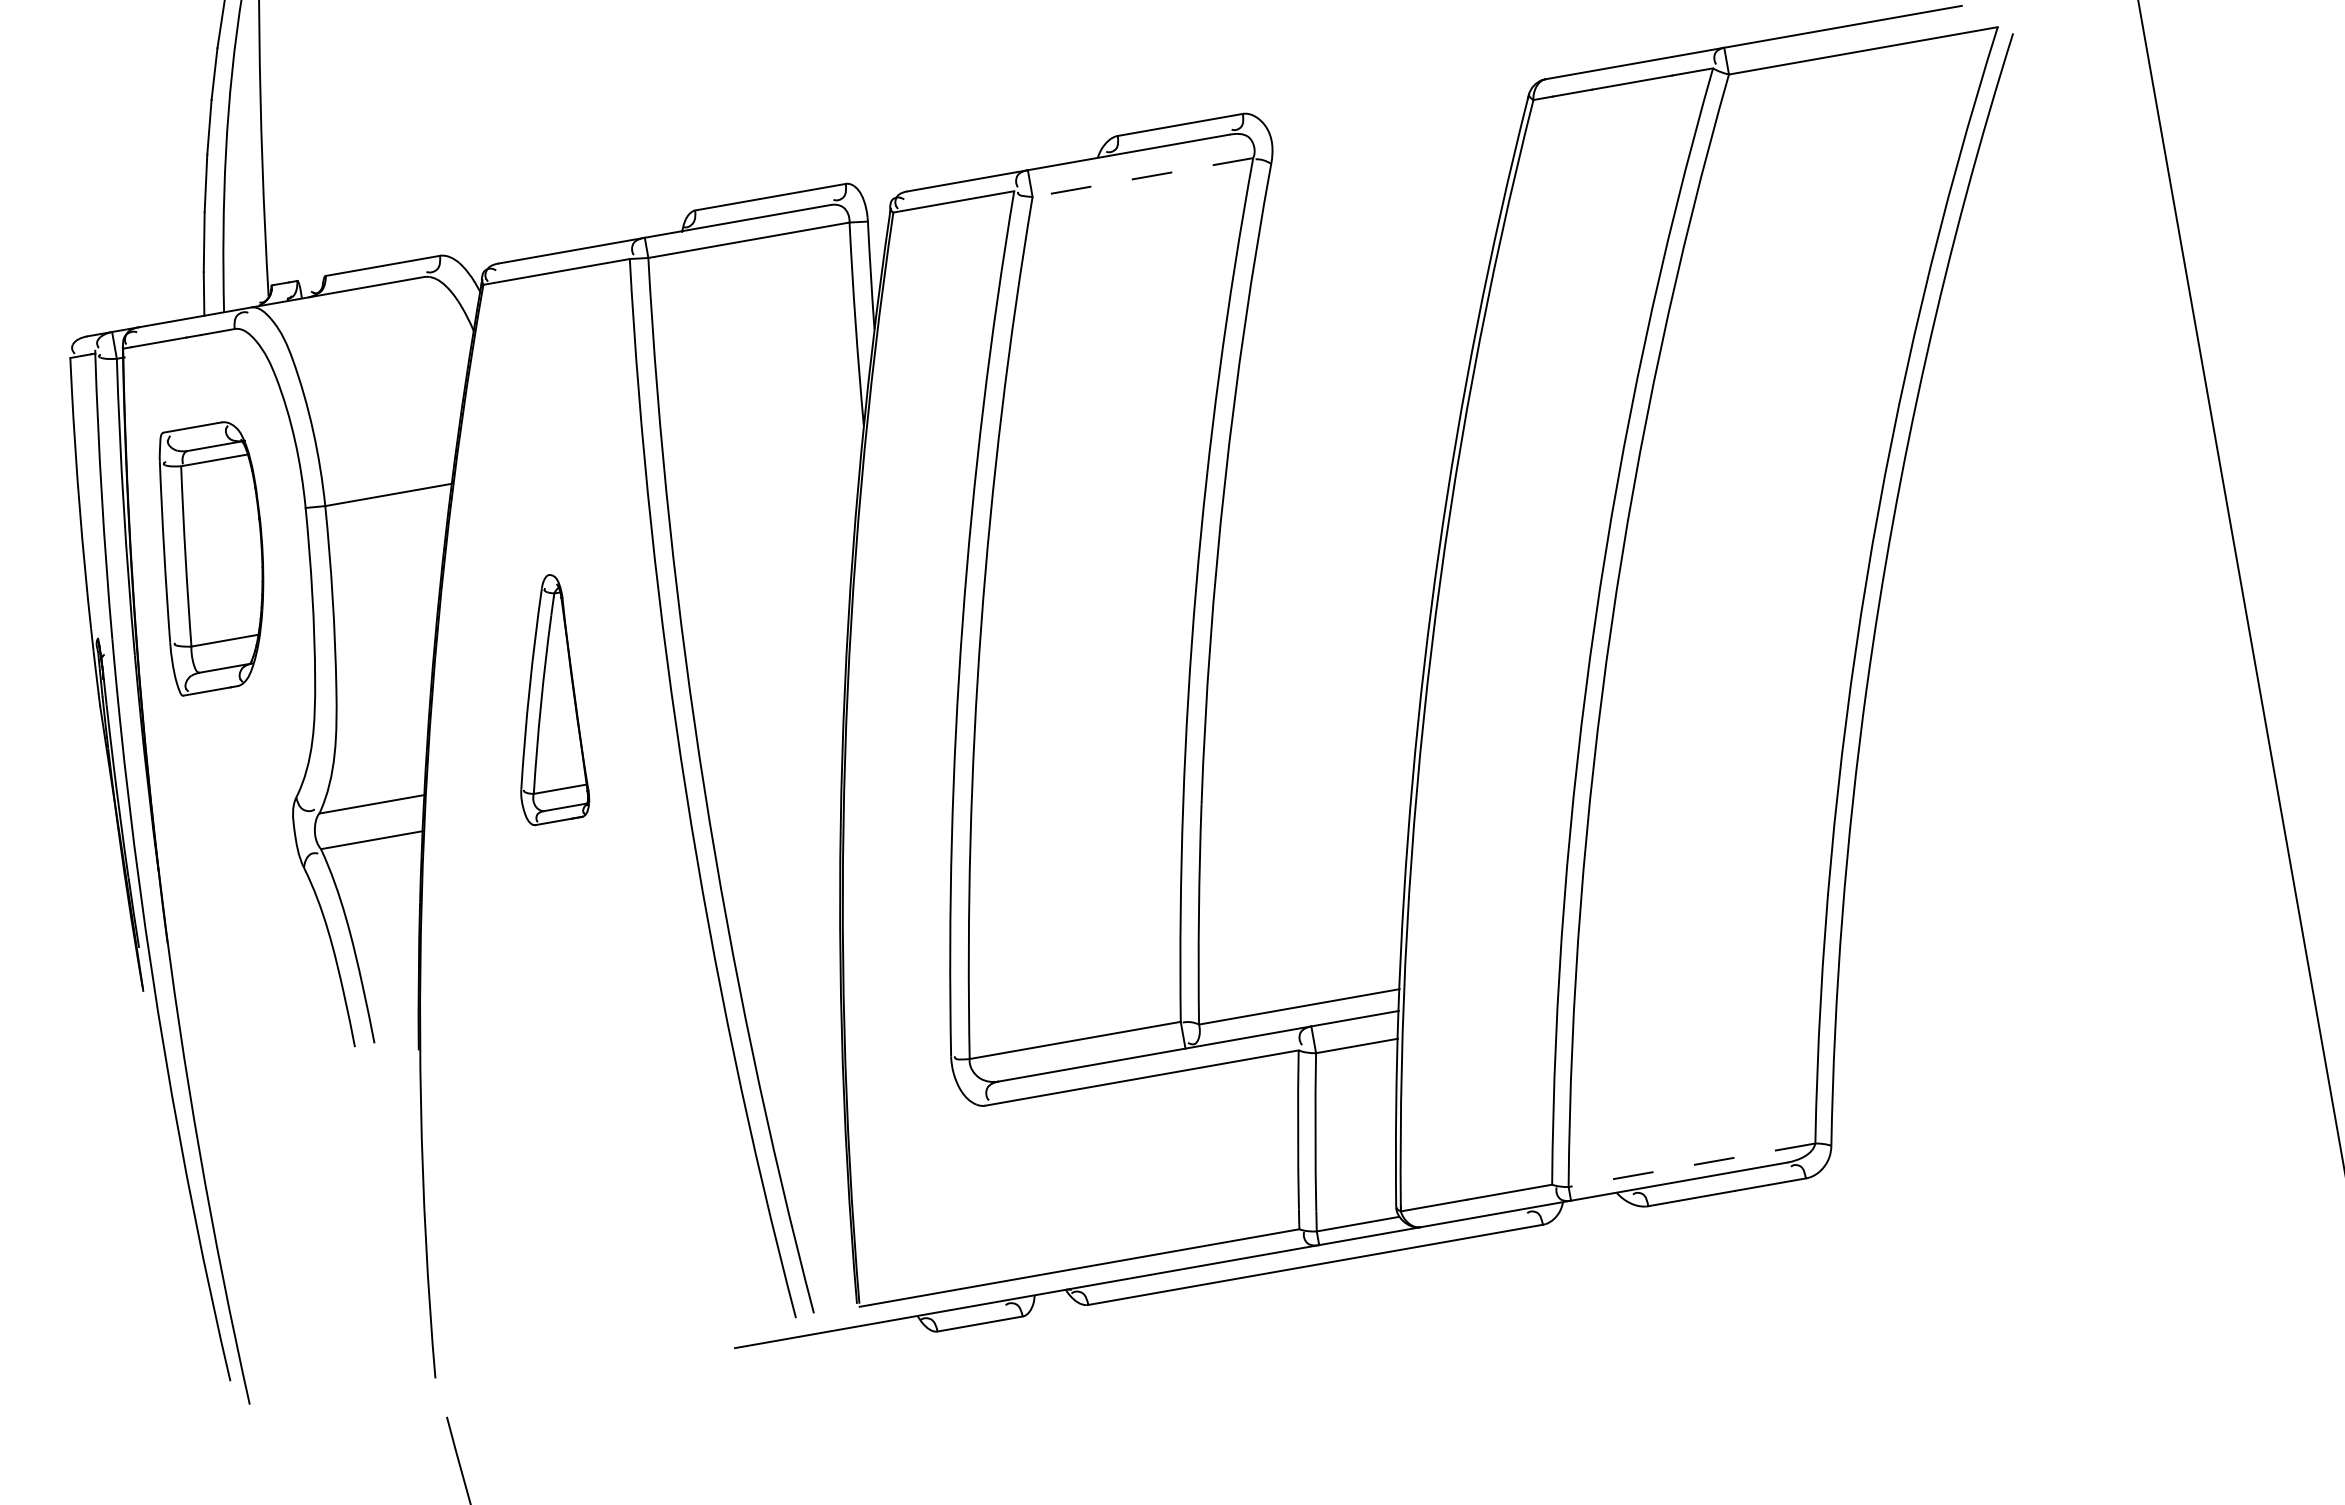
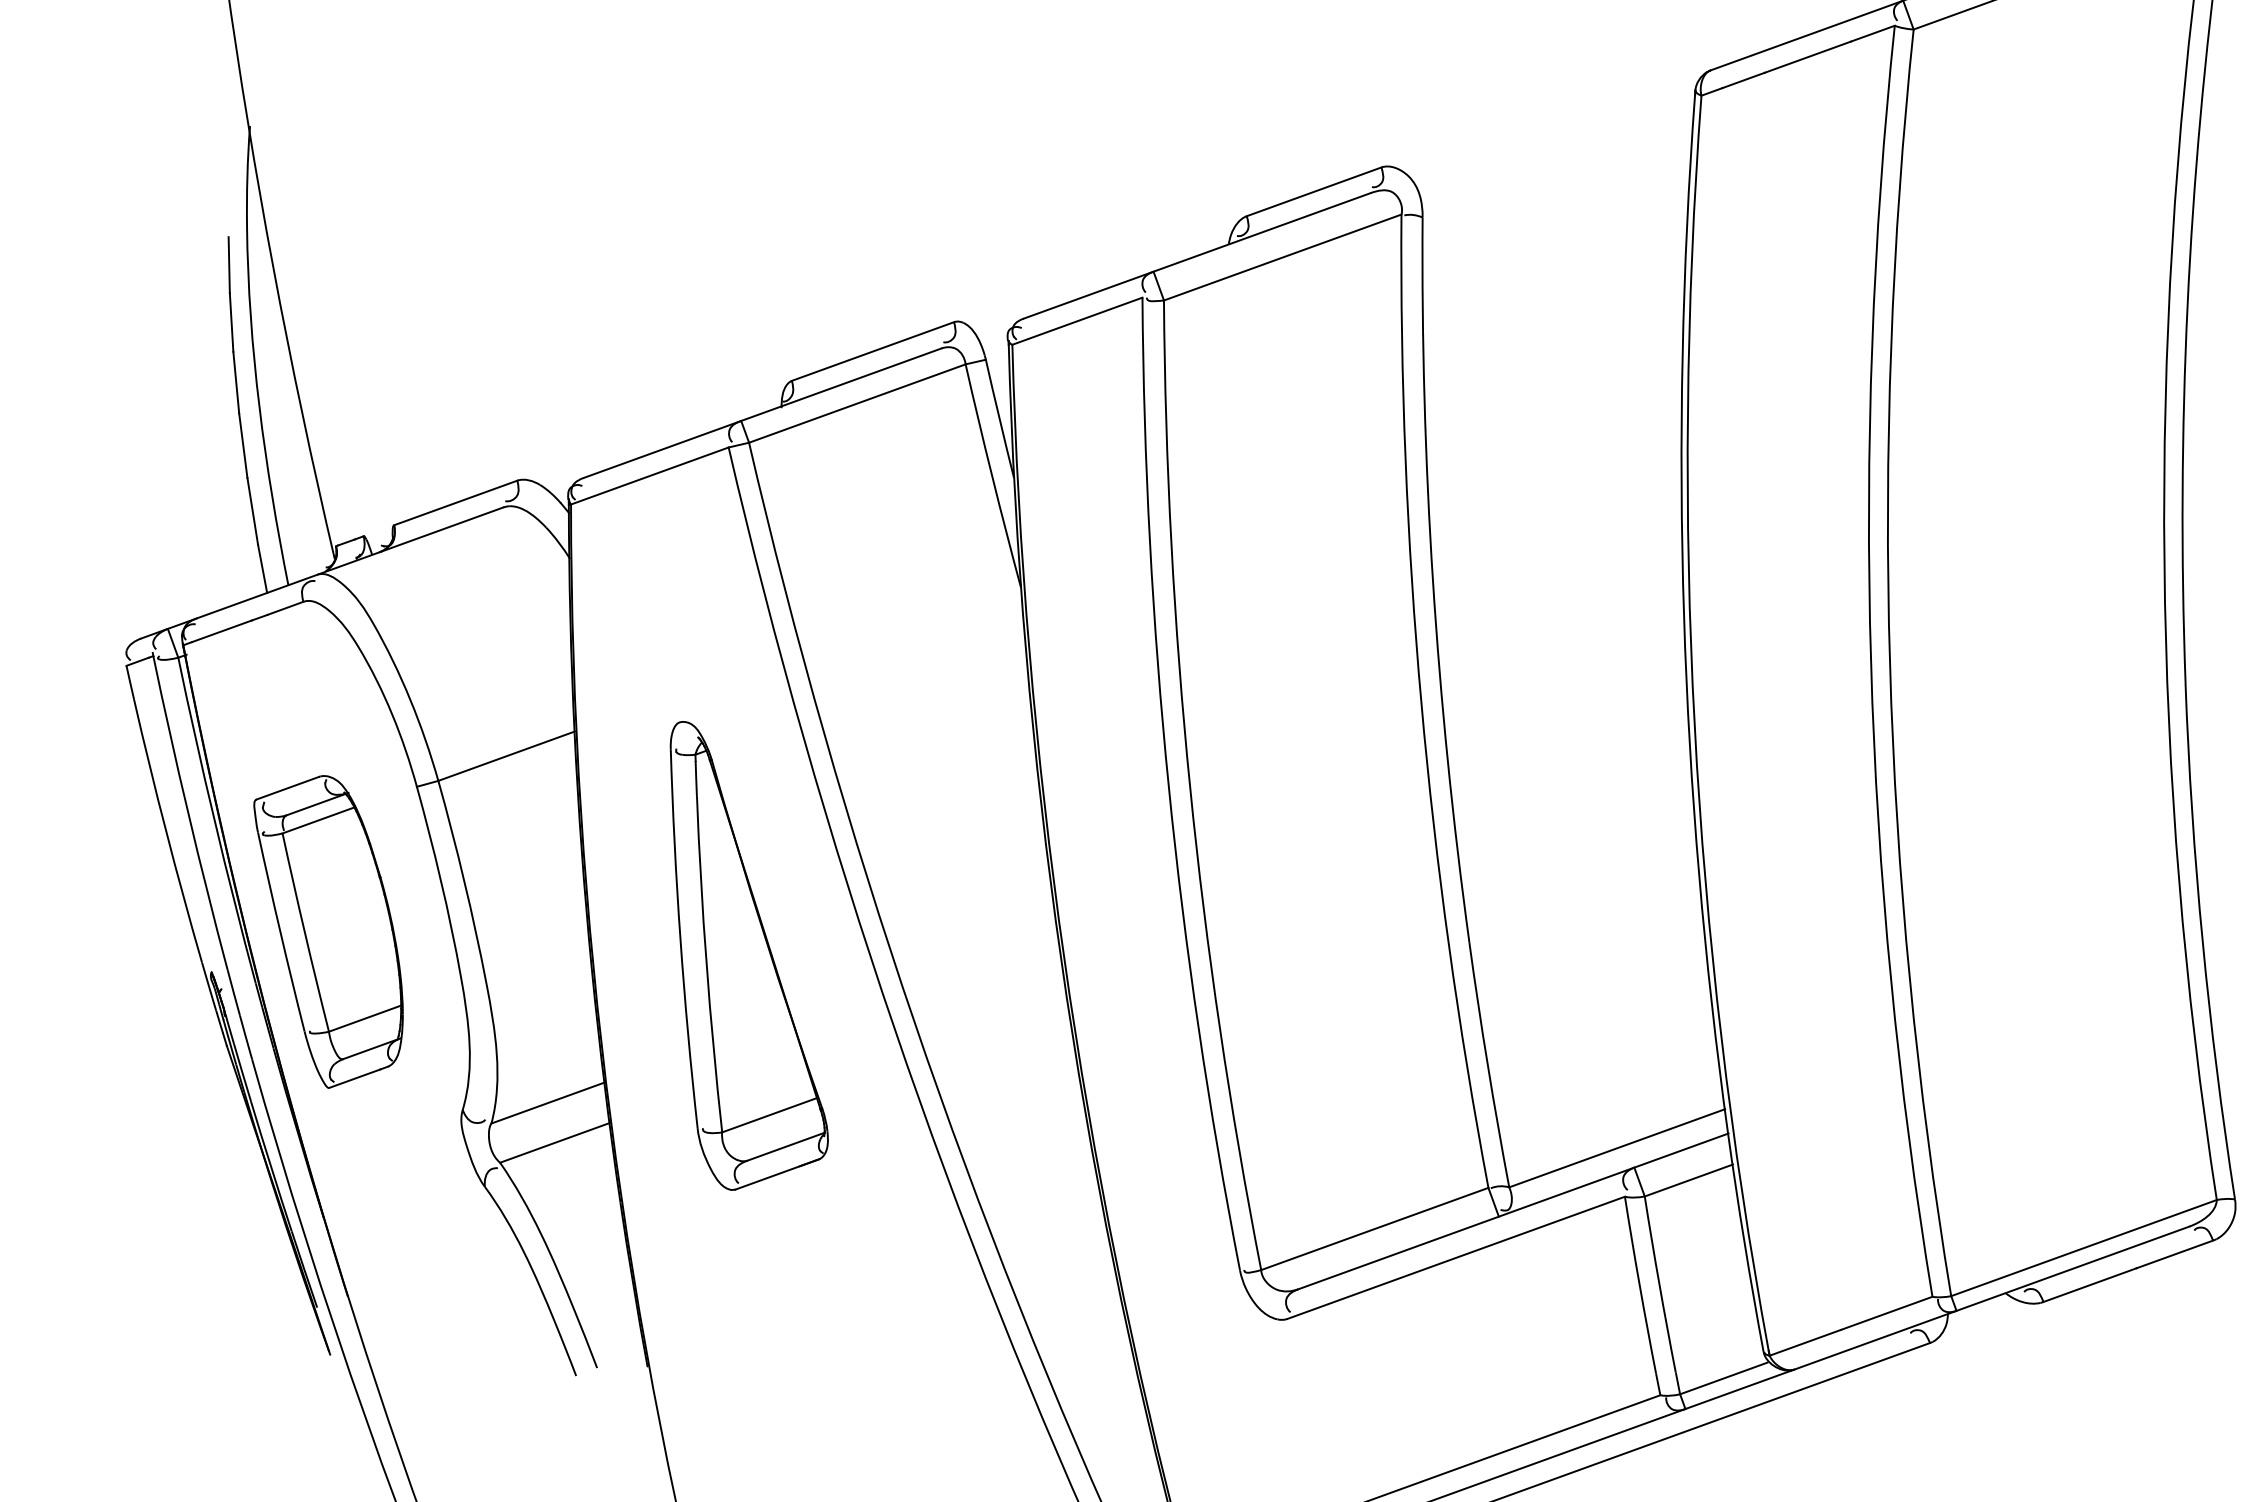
line: (1142, 177) -> (1282, 257), dashed -> solid
part: (211, 558) -> (334, 930), moved
part: (554, 699) -> (730, 951), size x1.67
line: (1691, 1165) -> (2083, 1248), dashed -> solid

